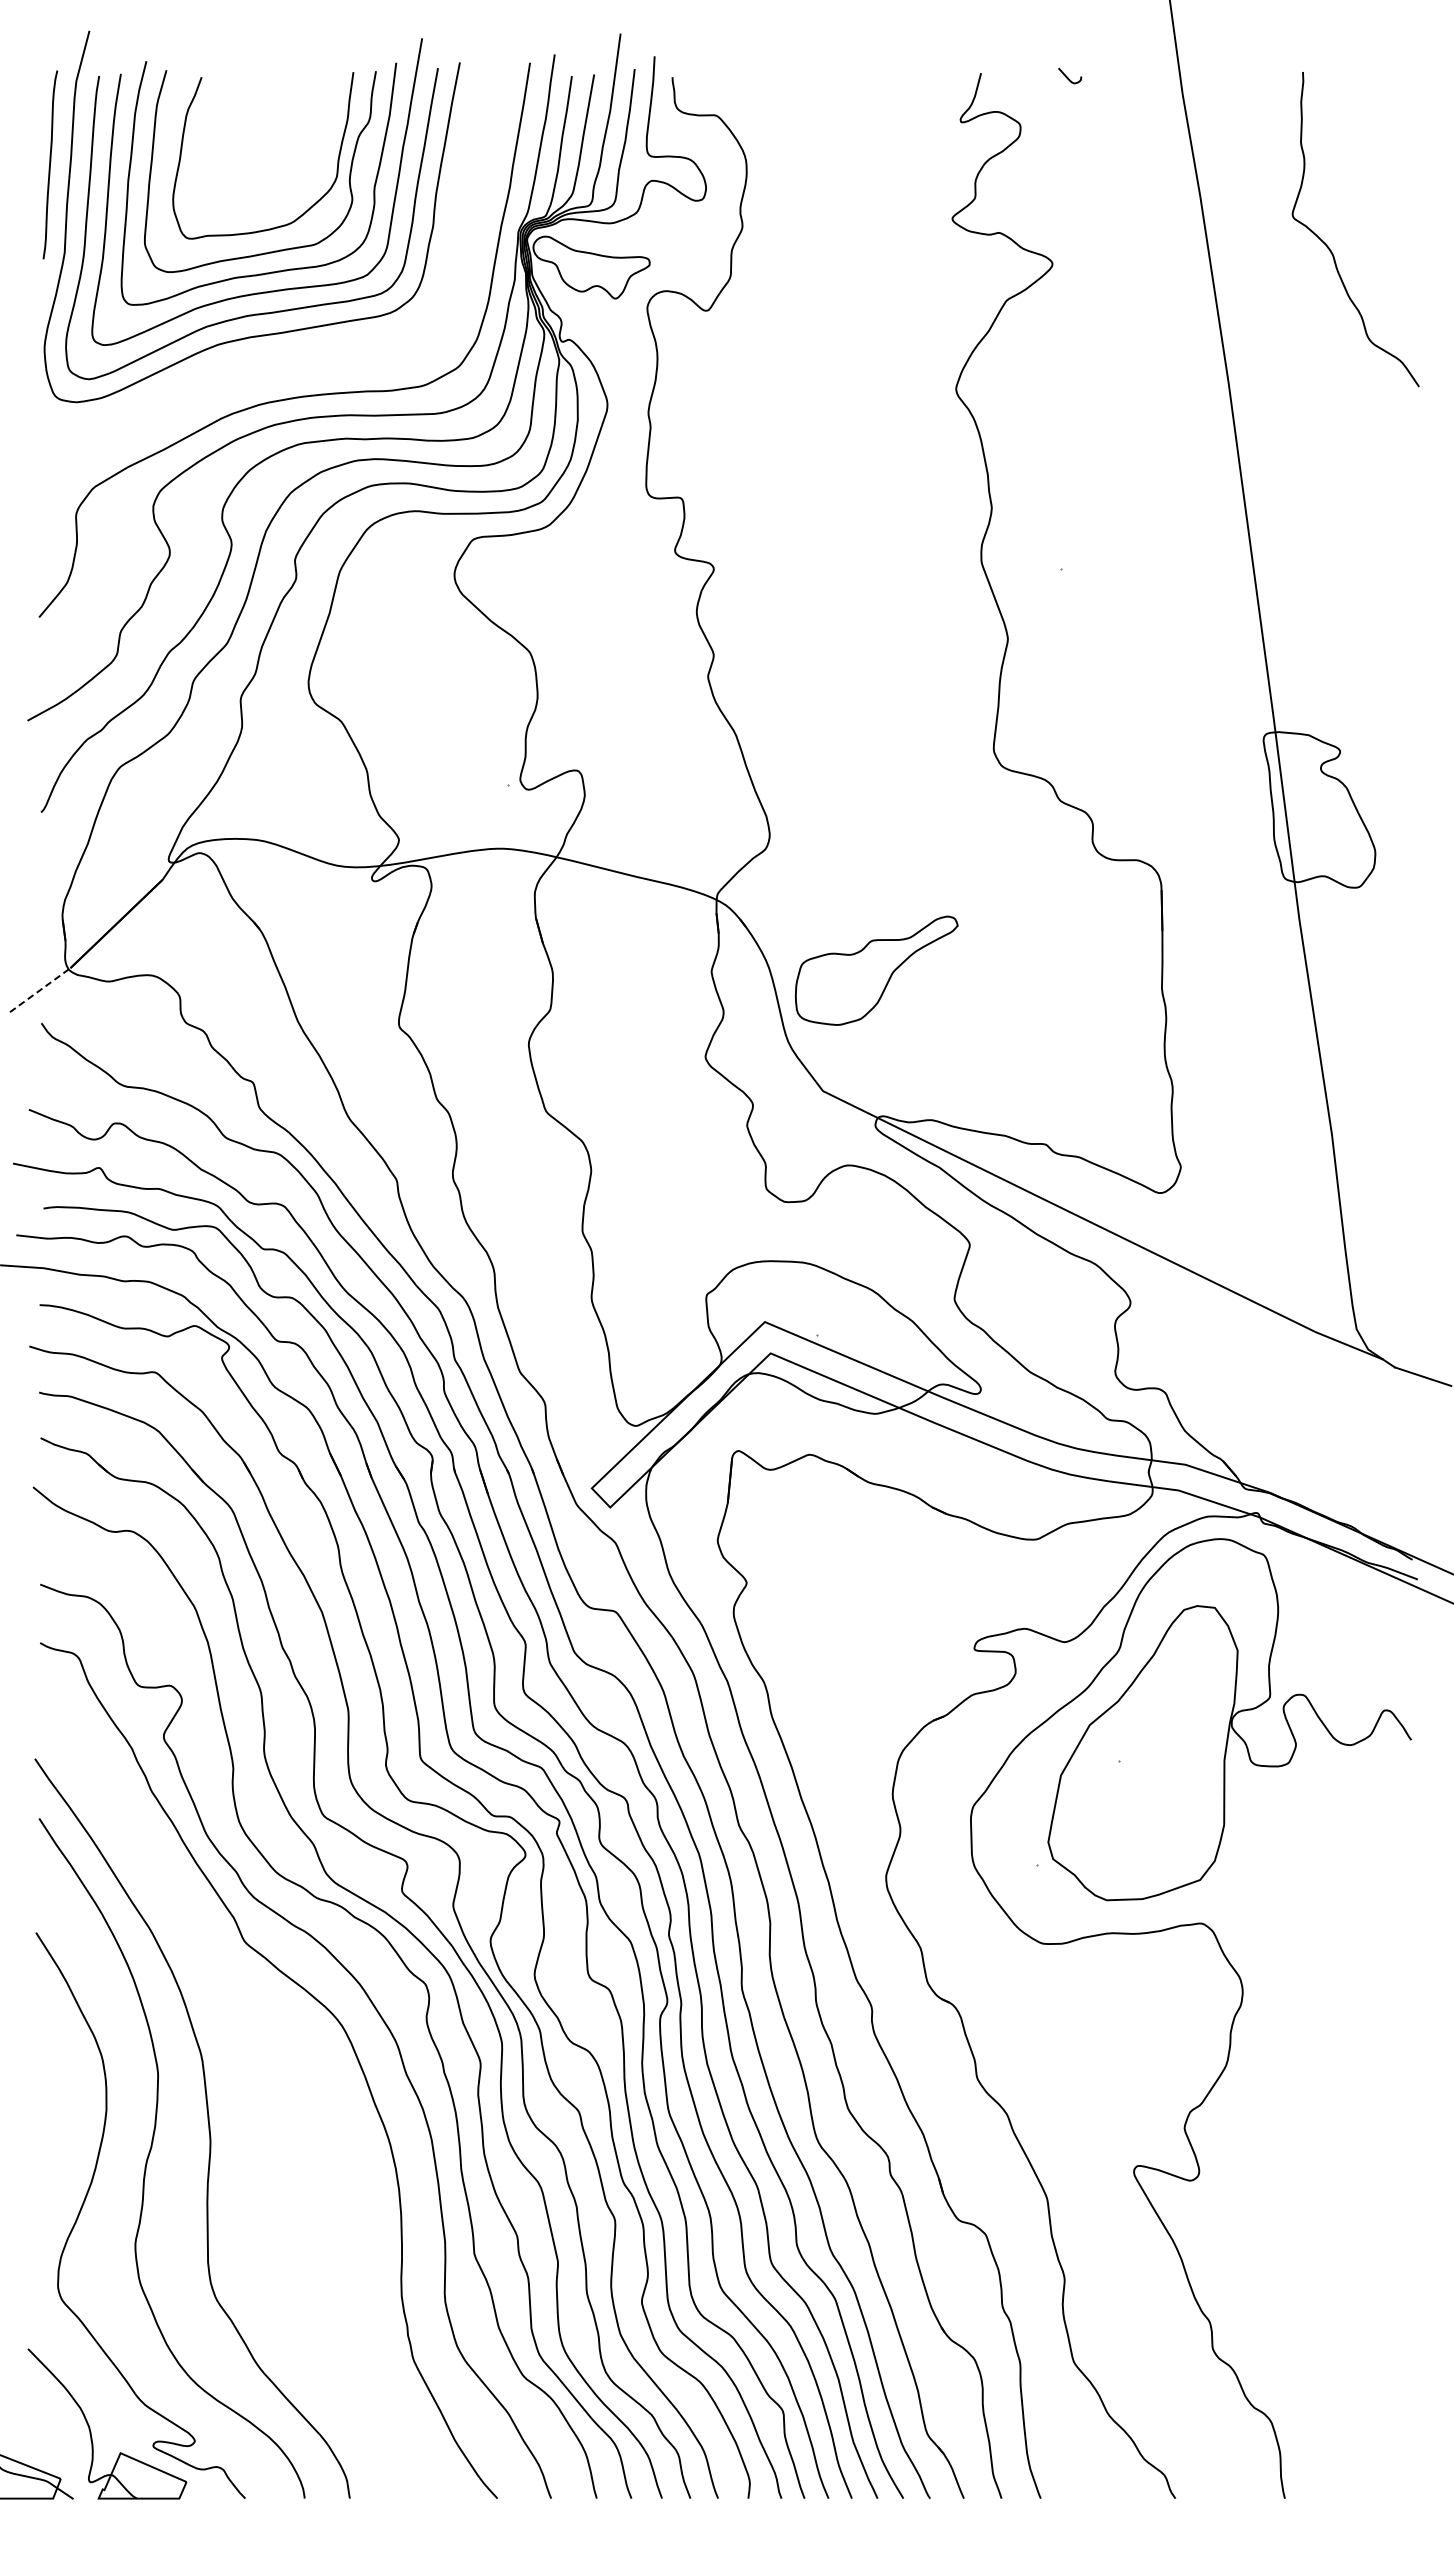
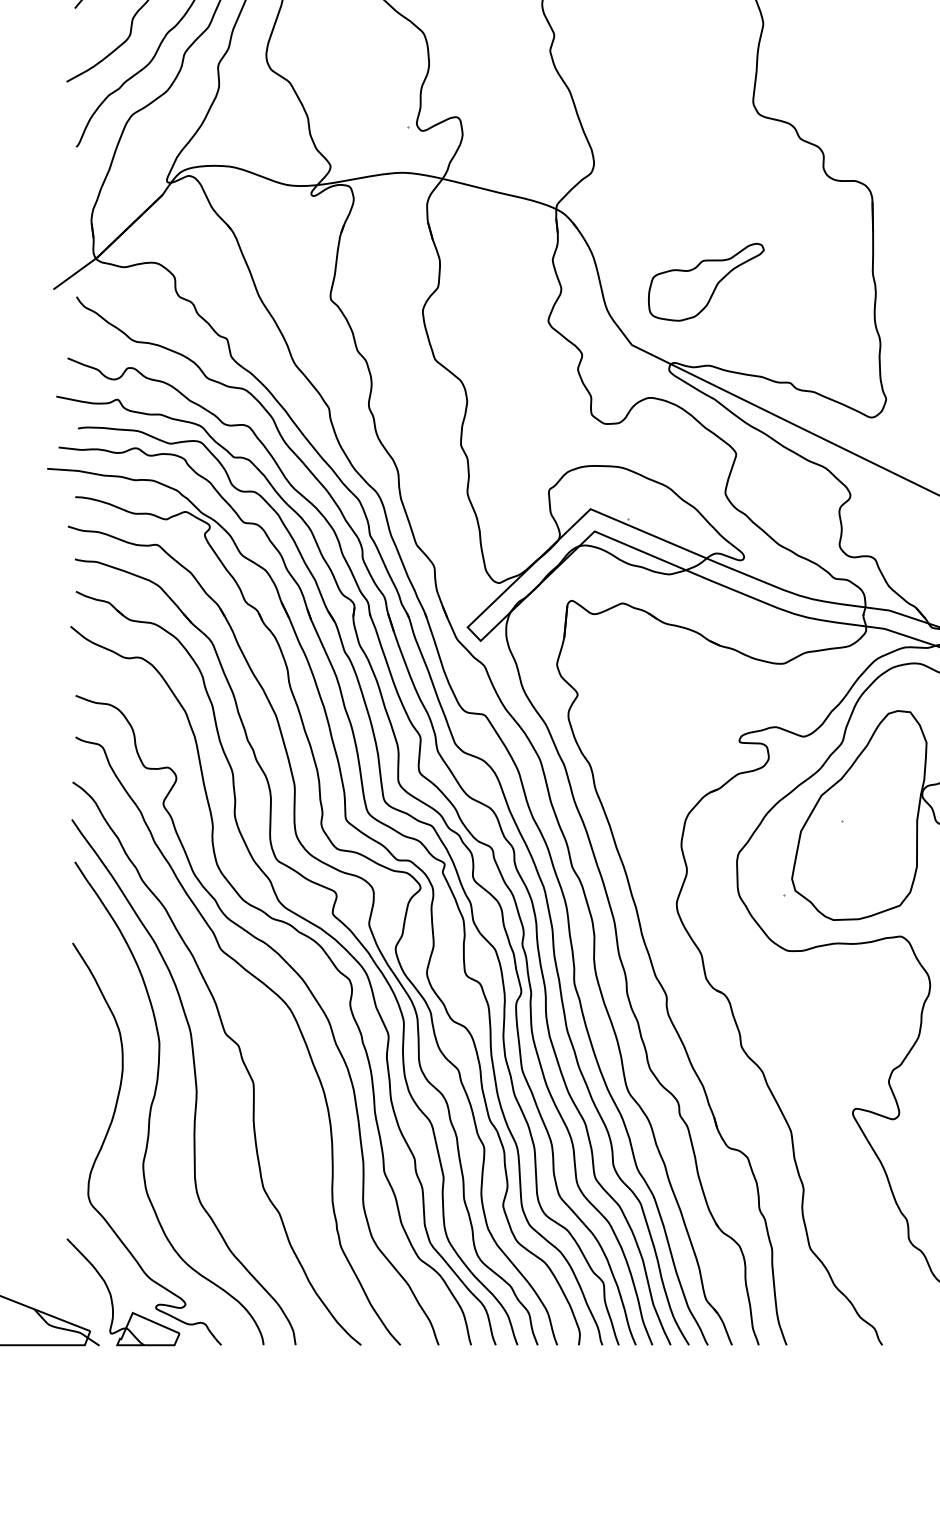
part: (876, 970) -> (706, 282), moved
line: (40, 989) -> (75, 272), dashed -> solid
curve: (272, 2092) -> (240, 1056), added

